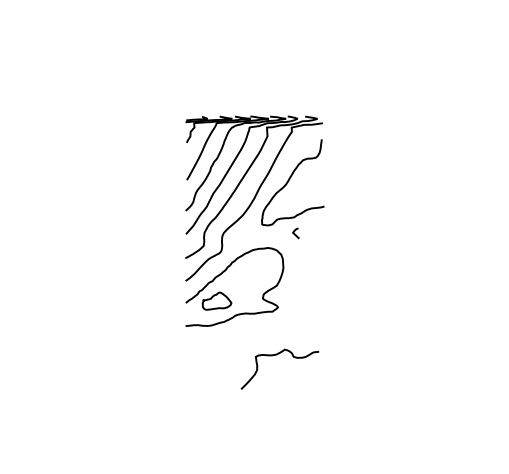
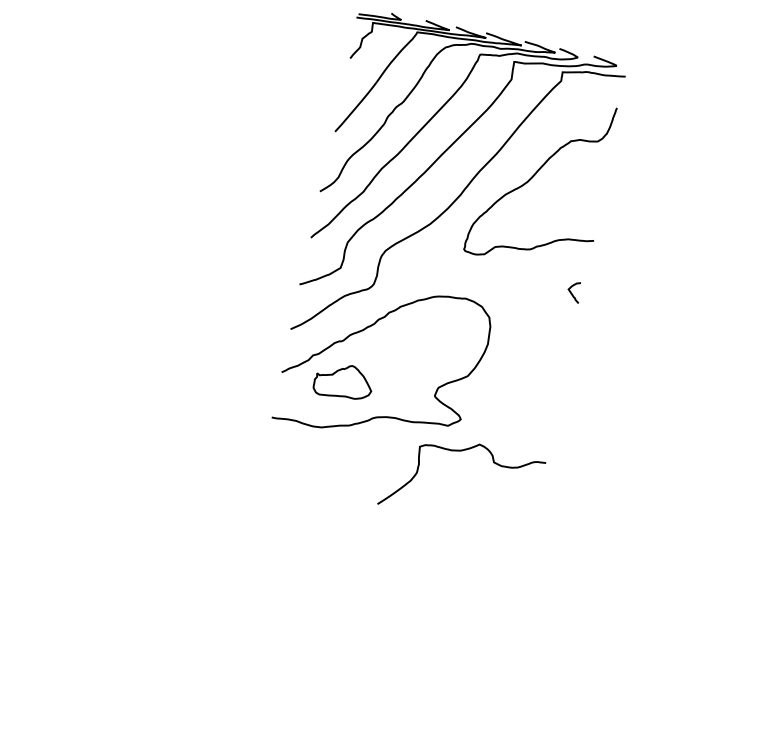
curve: (295, 233) -> (573, 291), moved
curve: (276, 355) -> (460, 452), moved

